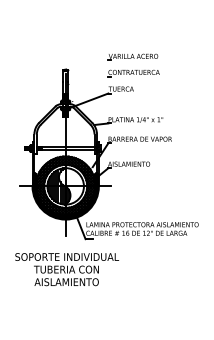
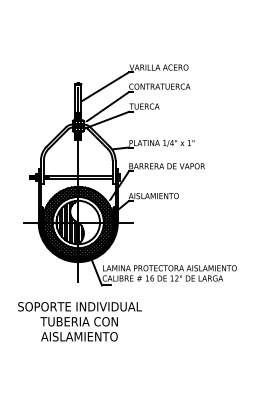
line: (88, 72) -> (105, 86), added
line: (91, 89) -> (108, 106), added

